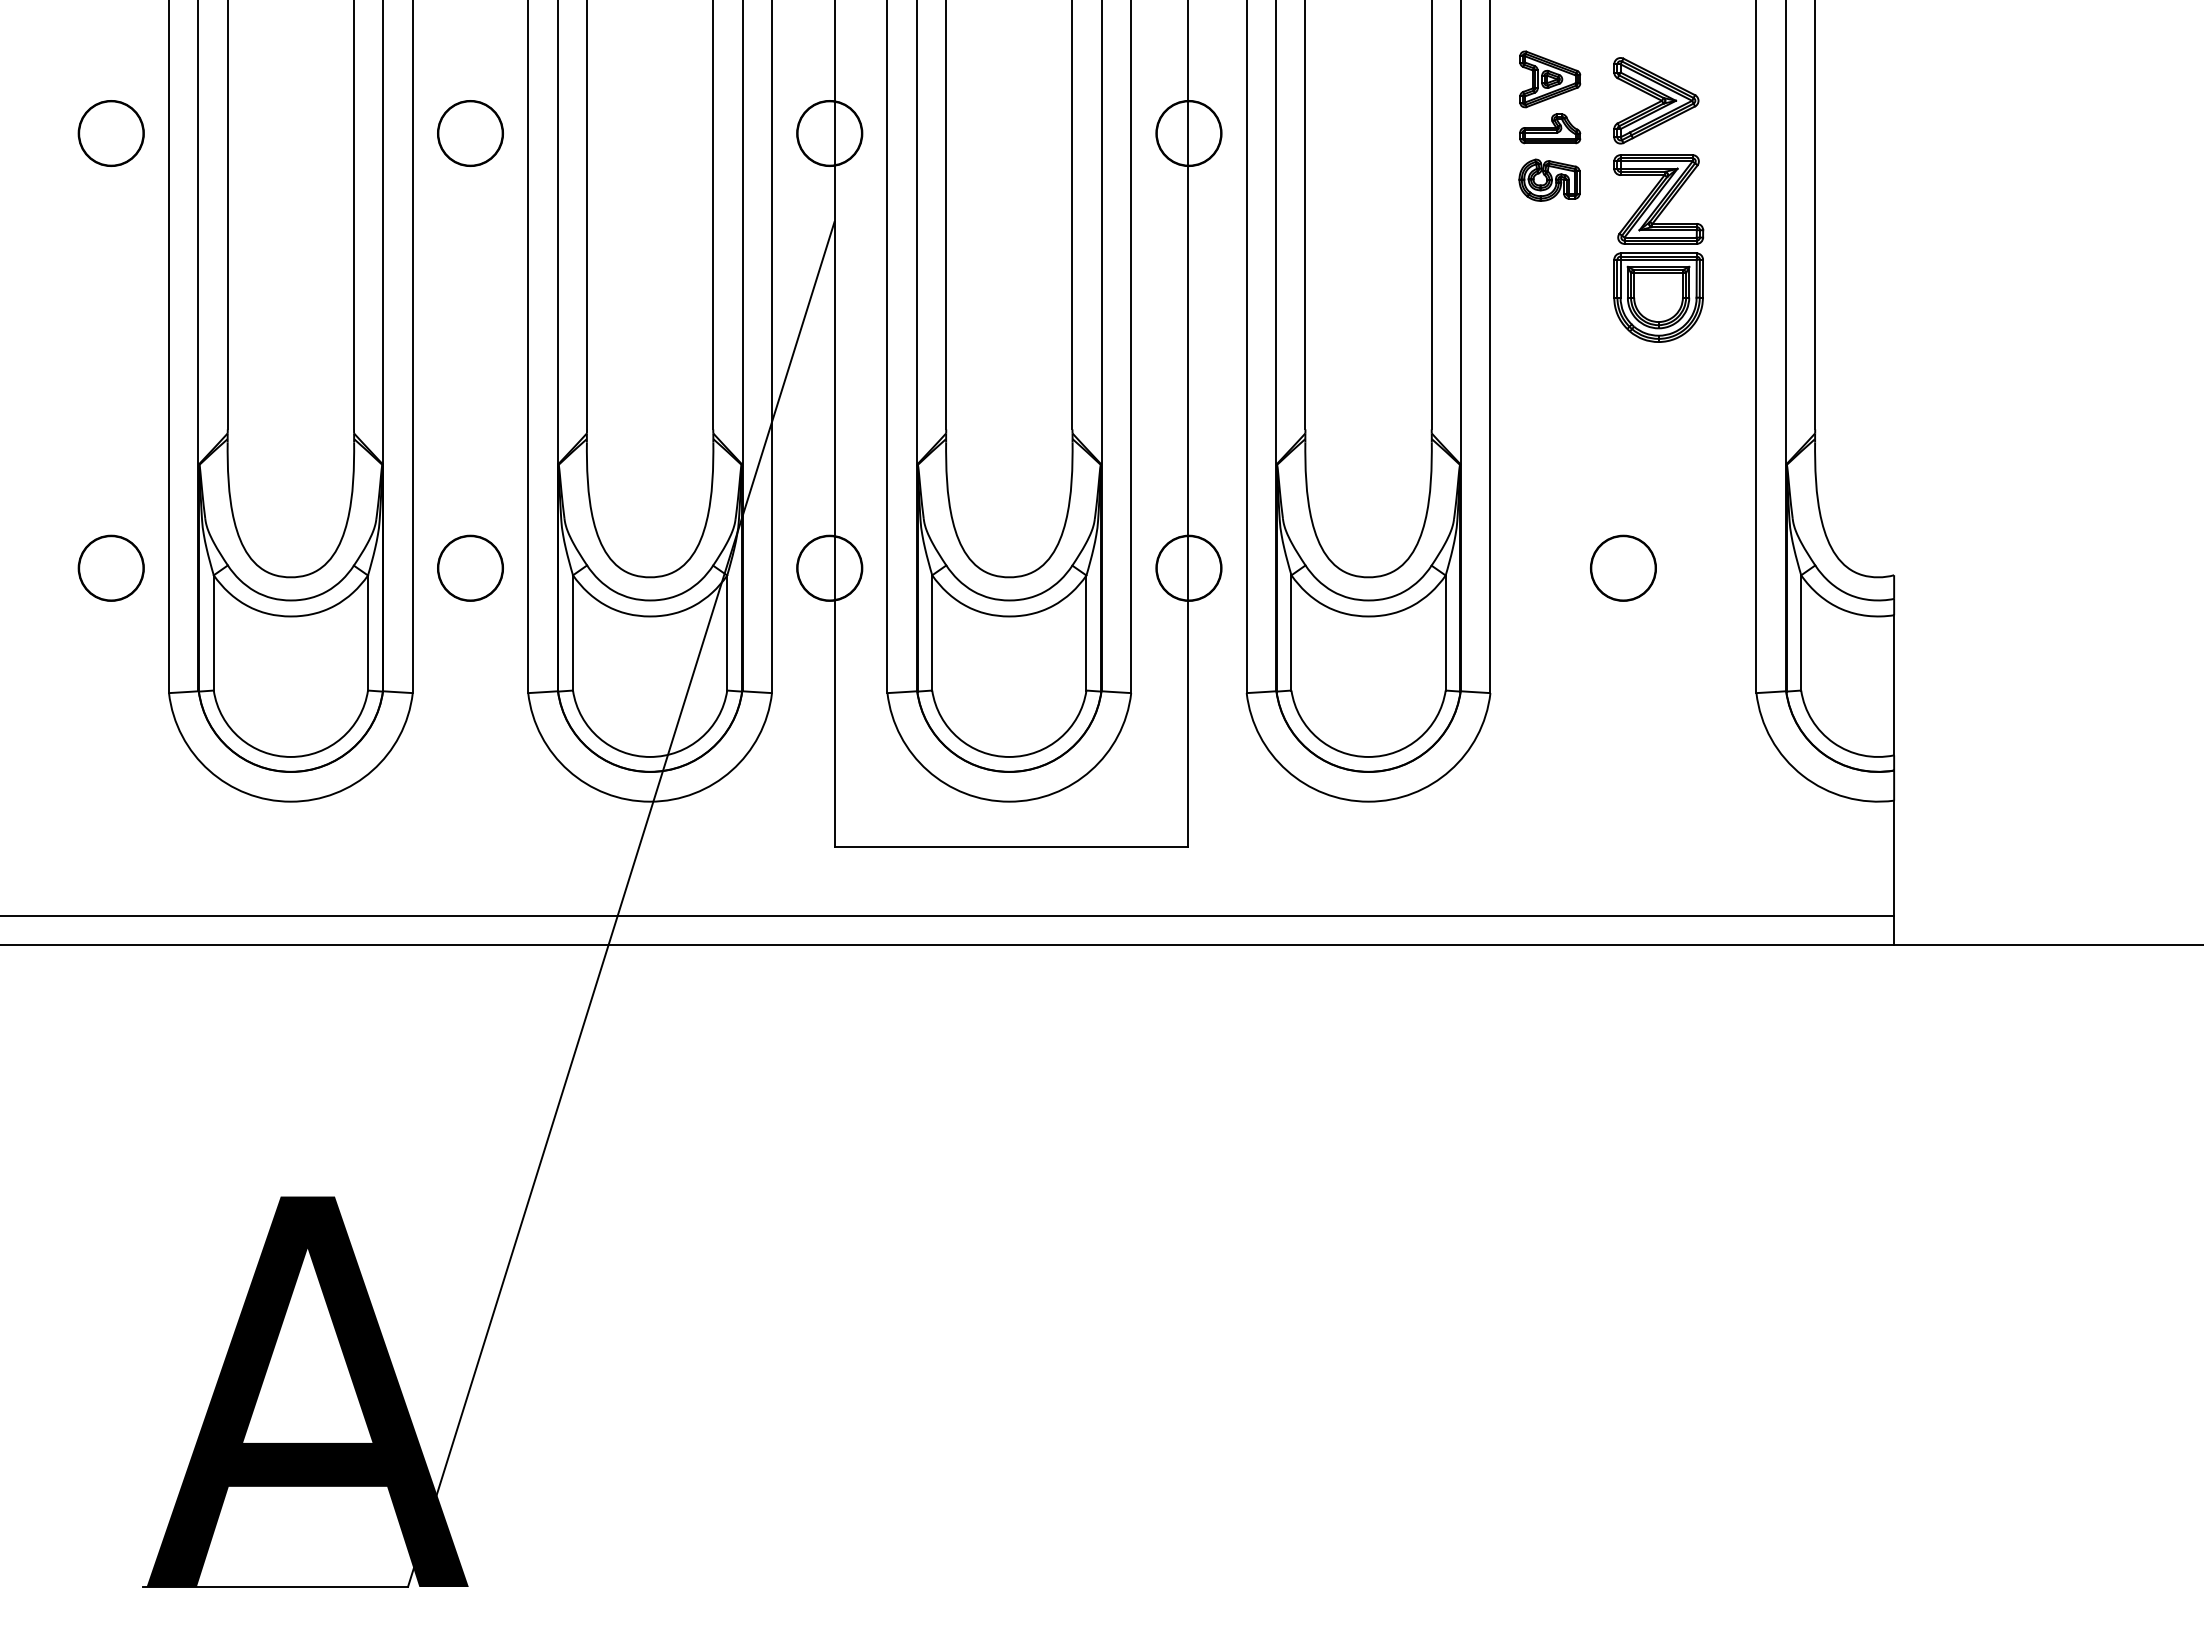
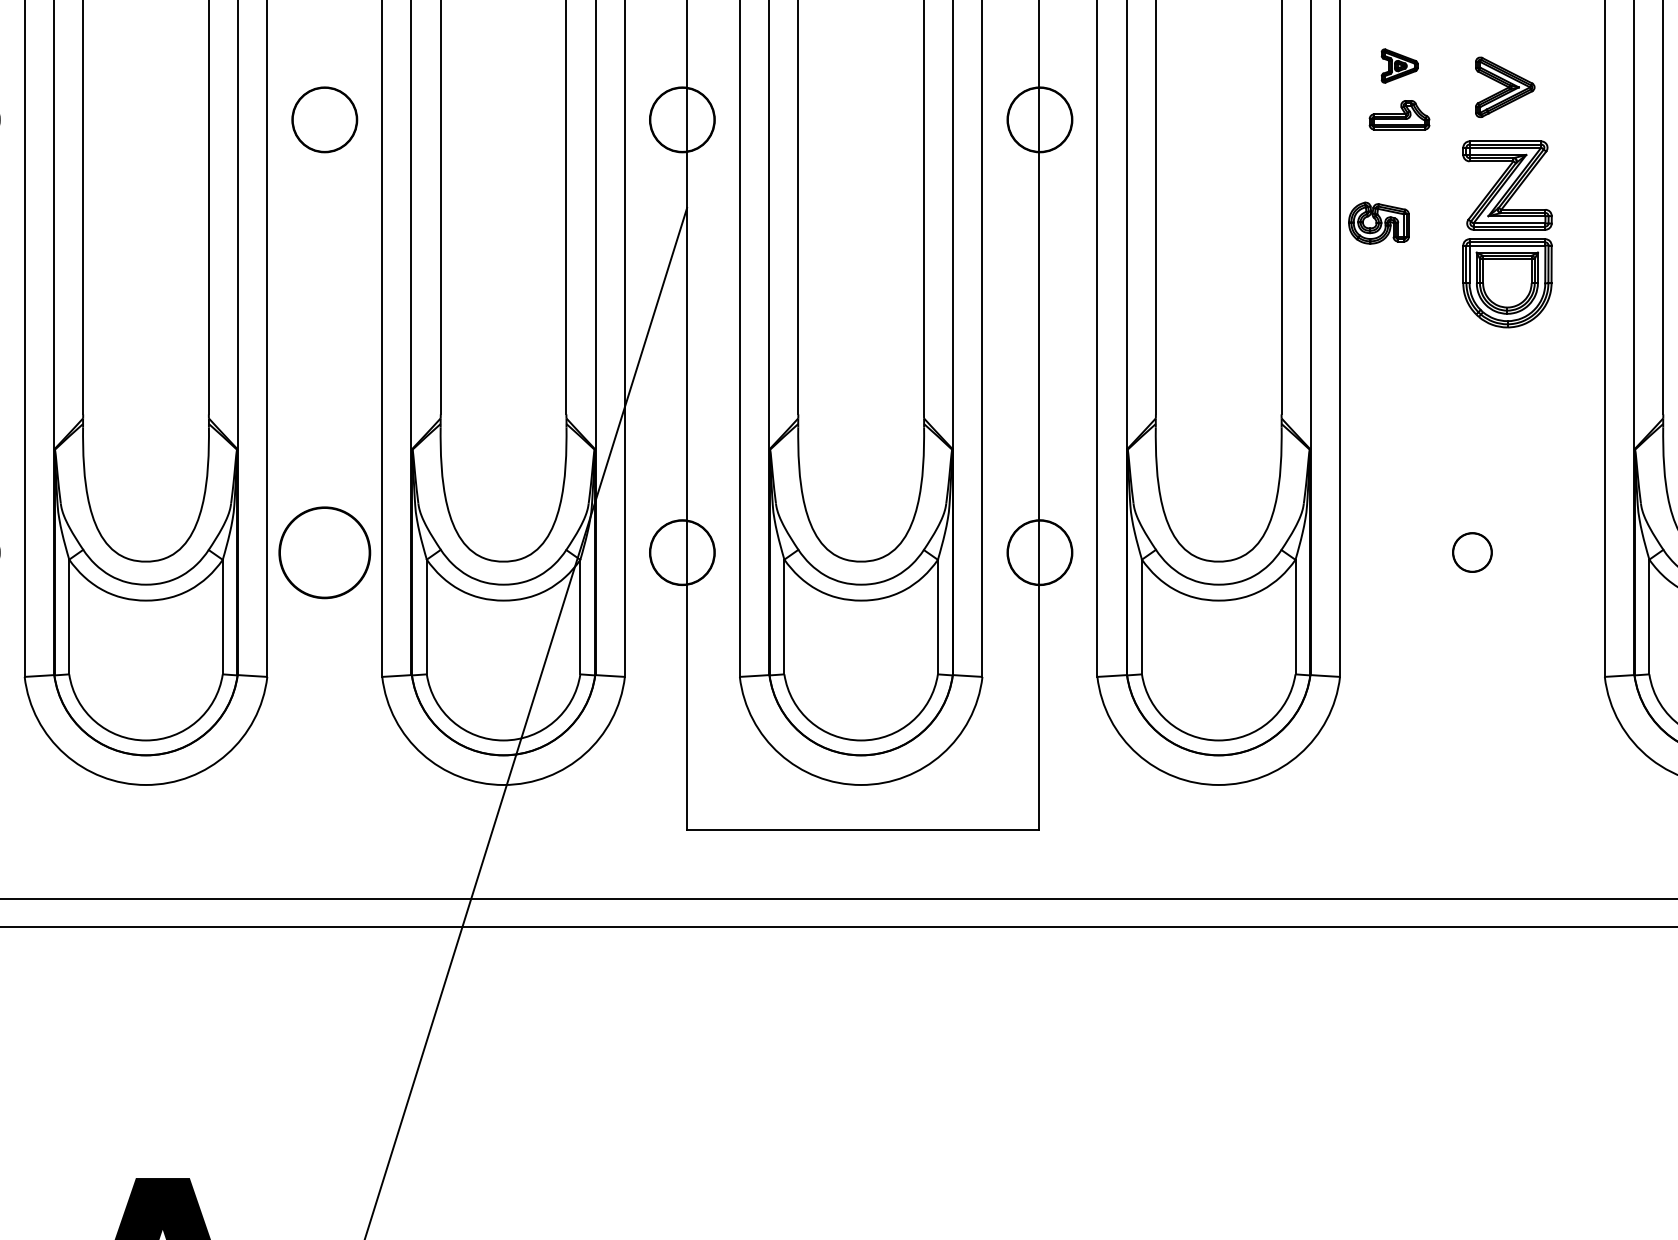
part: (1550, 79) -> (1399, 66), size x0.6
part: (1656, 100) -> (1505, 87), size x0.7
part: (1549, 179) -> (1378, 222), moved
circle: (470, 567) -> (324, 551), size x1.4
circle: (1623, 567) -> (1472, 551), size x0.6

